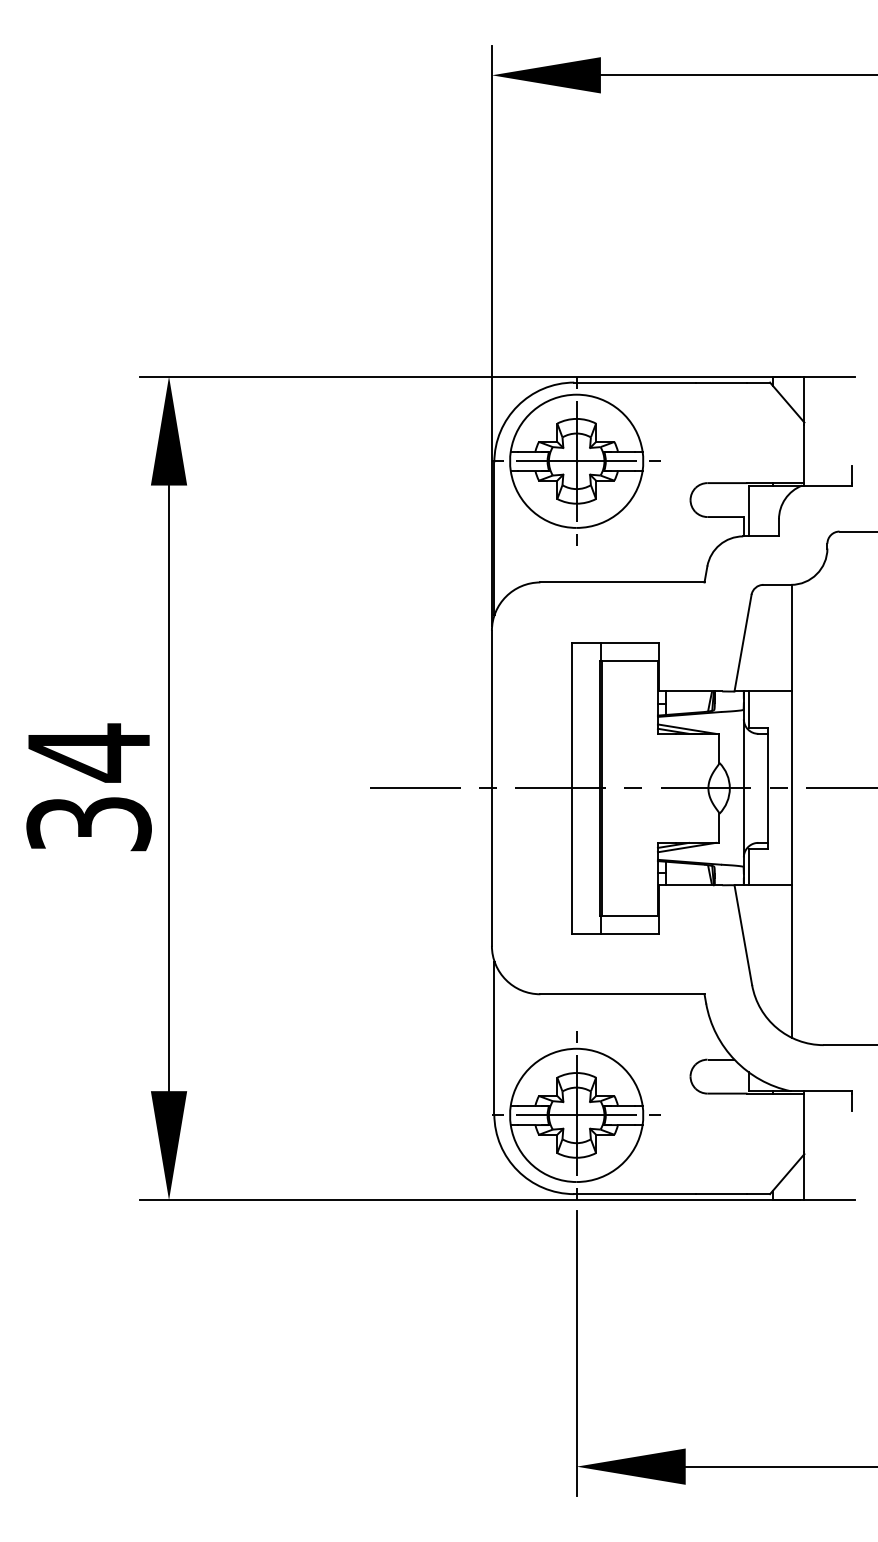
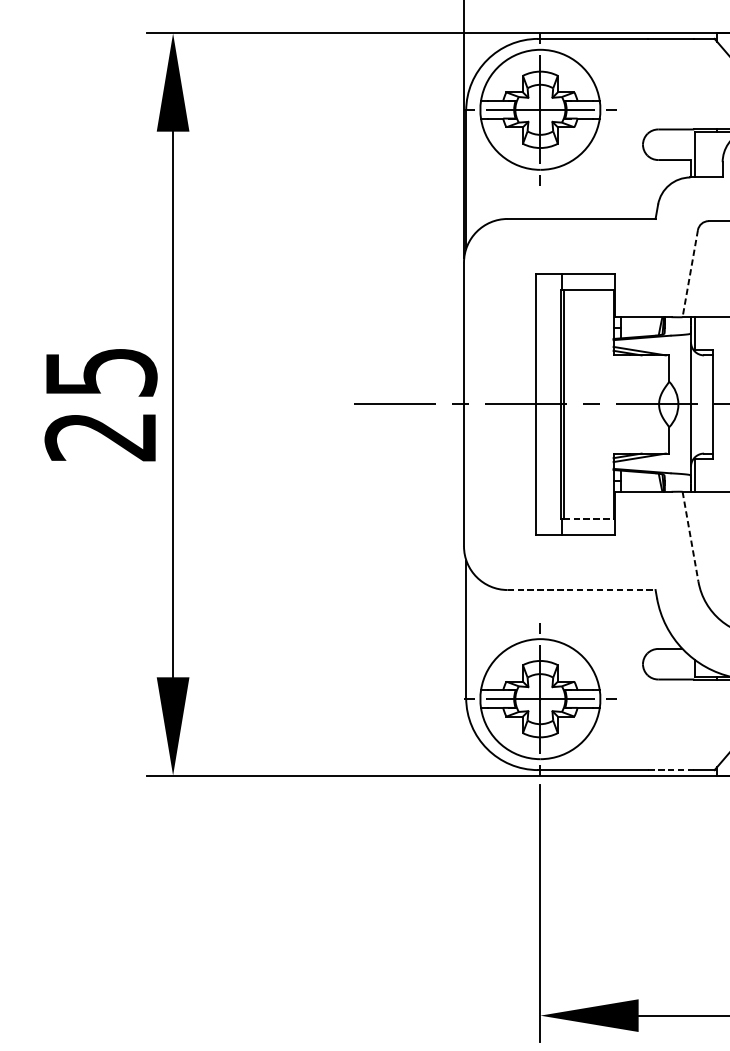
line: (742, 643) -> (689, 273), solid -> dashed
text: (88, 787) -> (100, 403), 34 -> 25
line: (630, 915) -> (588, 519), solid -> dashed
line: (743, 935) -> (690, 537), solid -> dashed
line: (622, 994) -> (581, 590), solid -> dashed
line: (721, 1194) -> (670, 770), solid -> dashed

